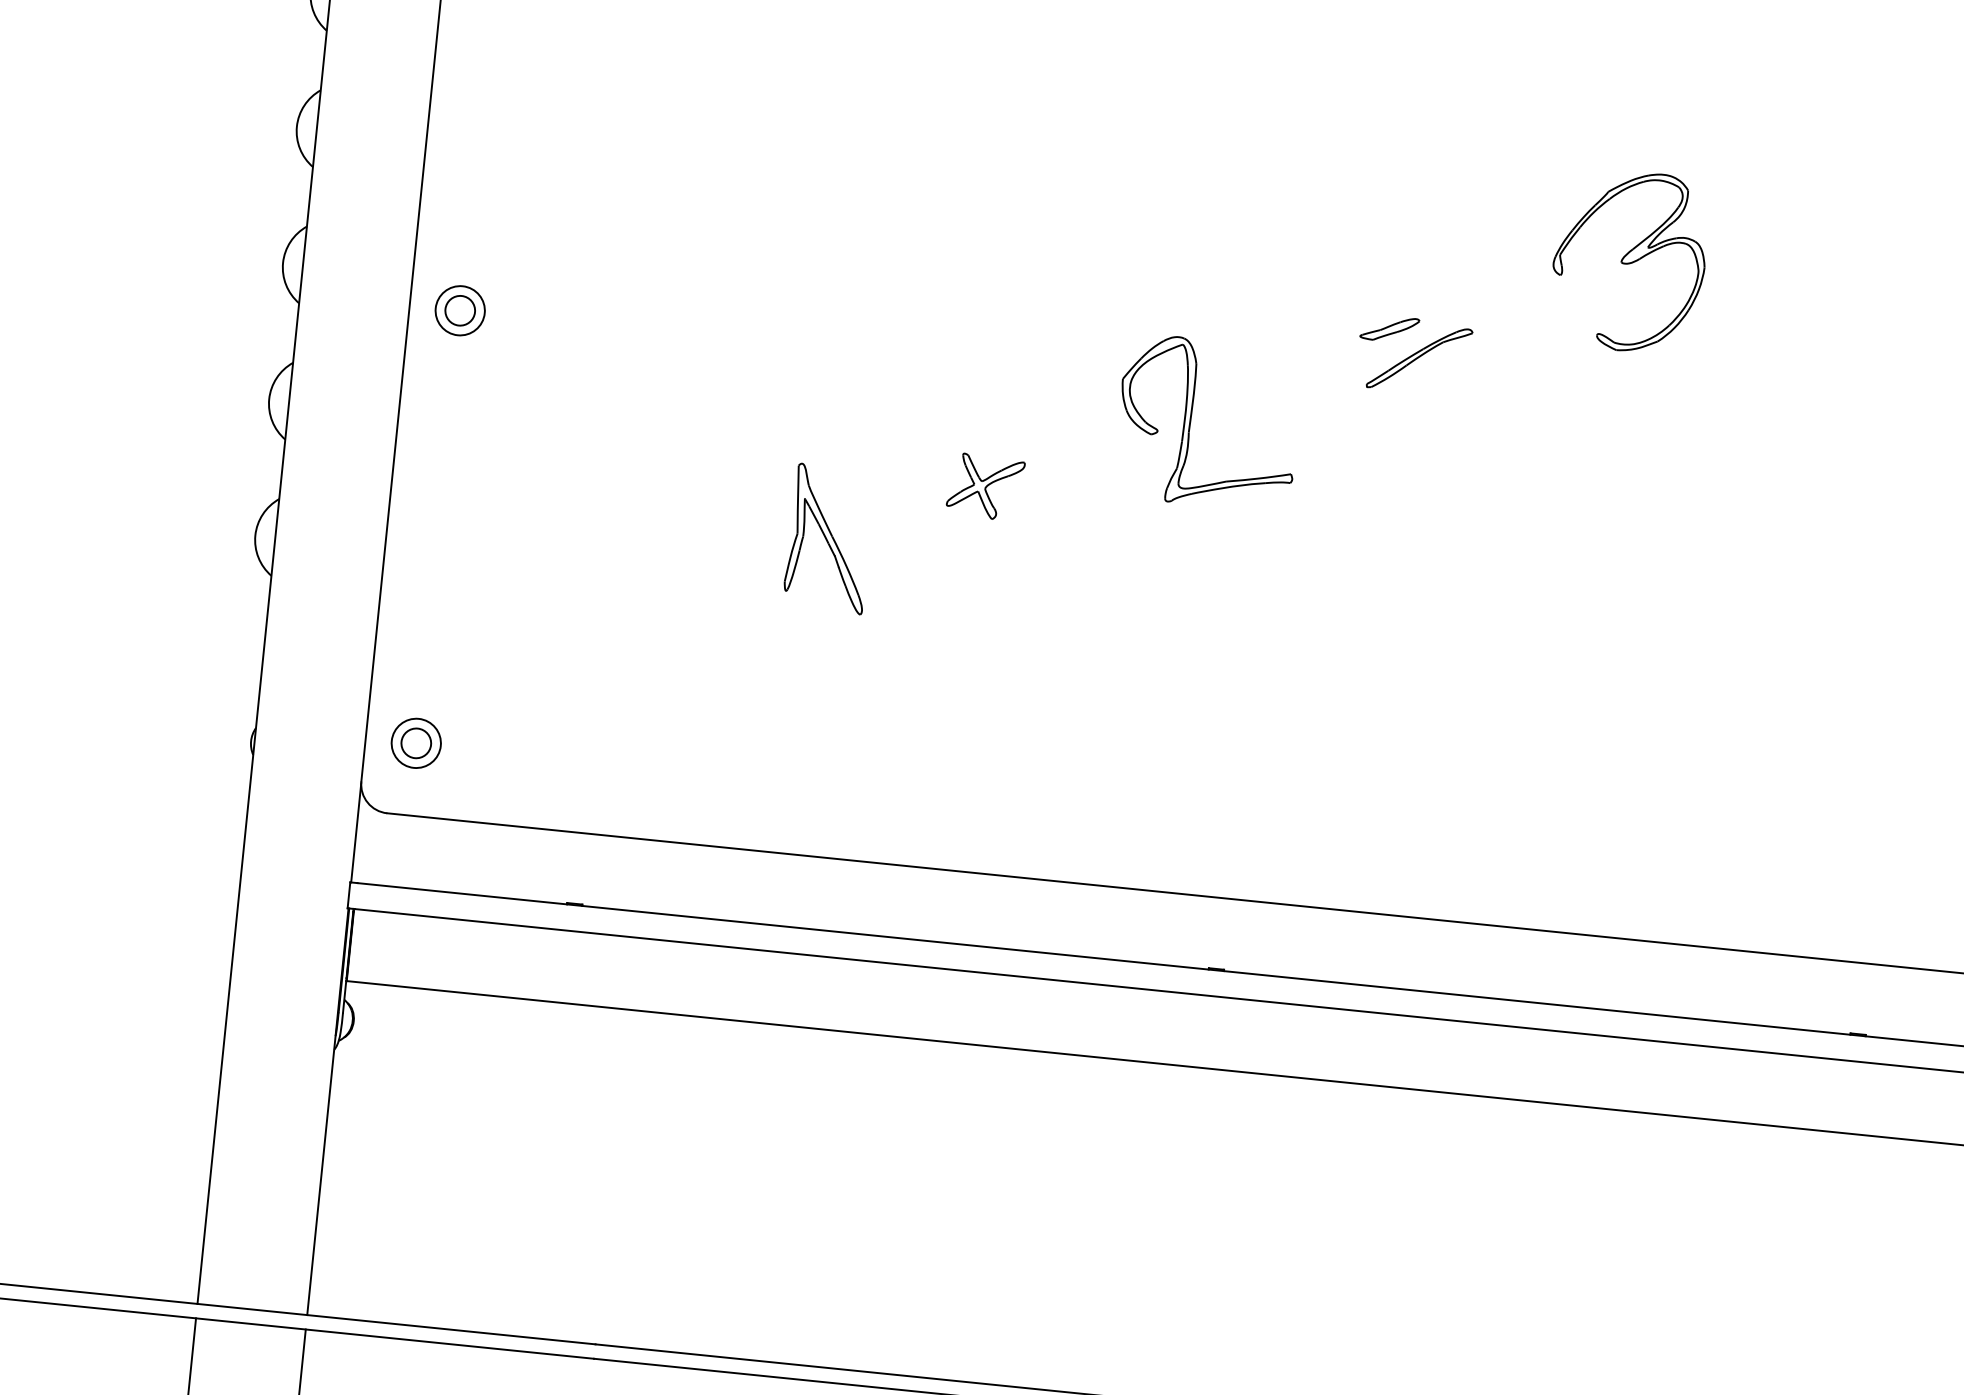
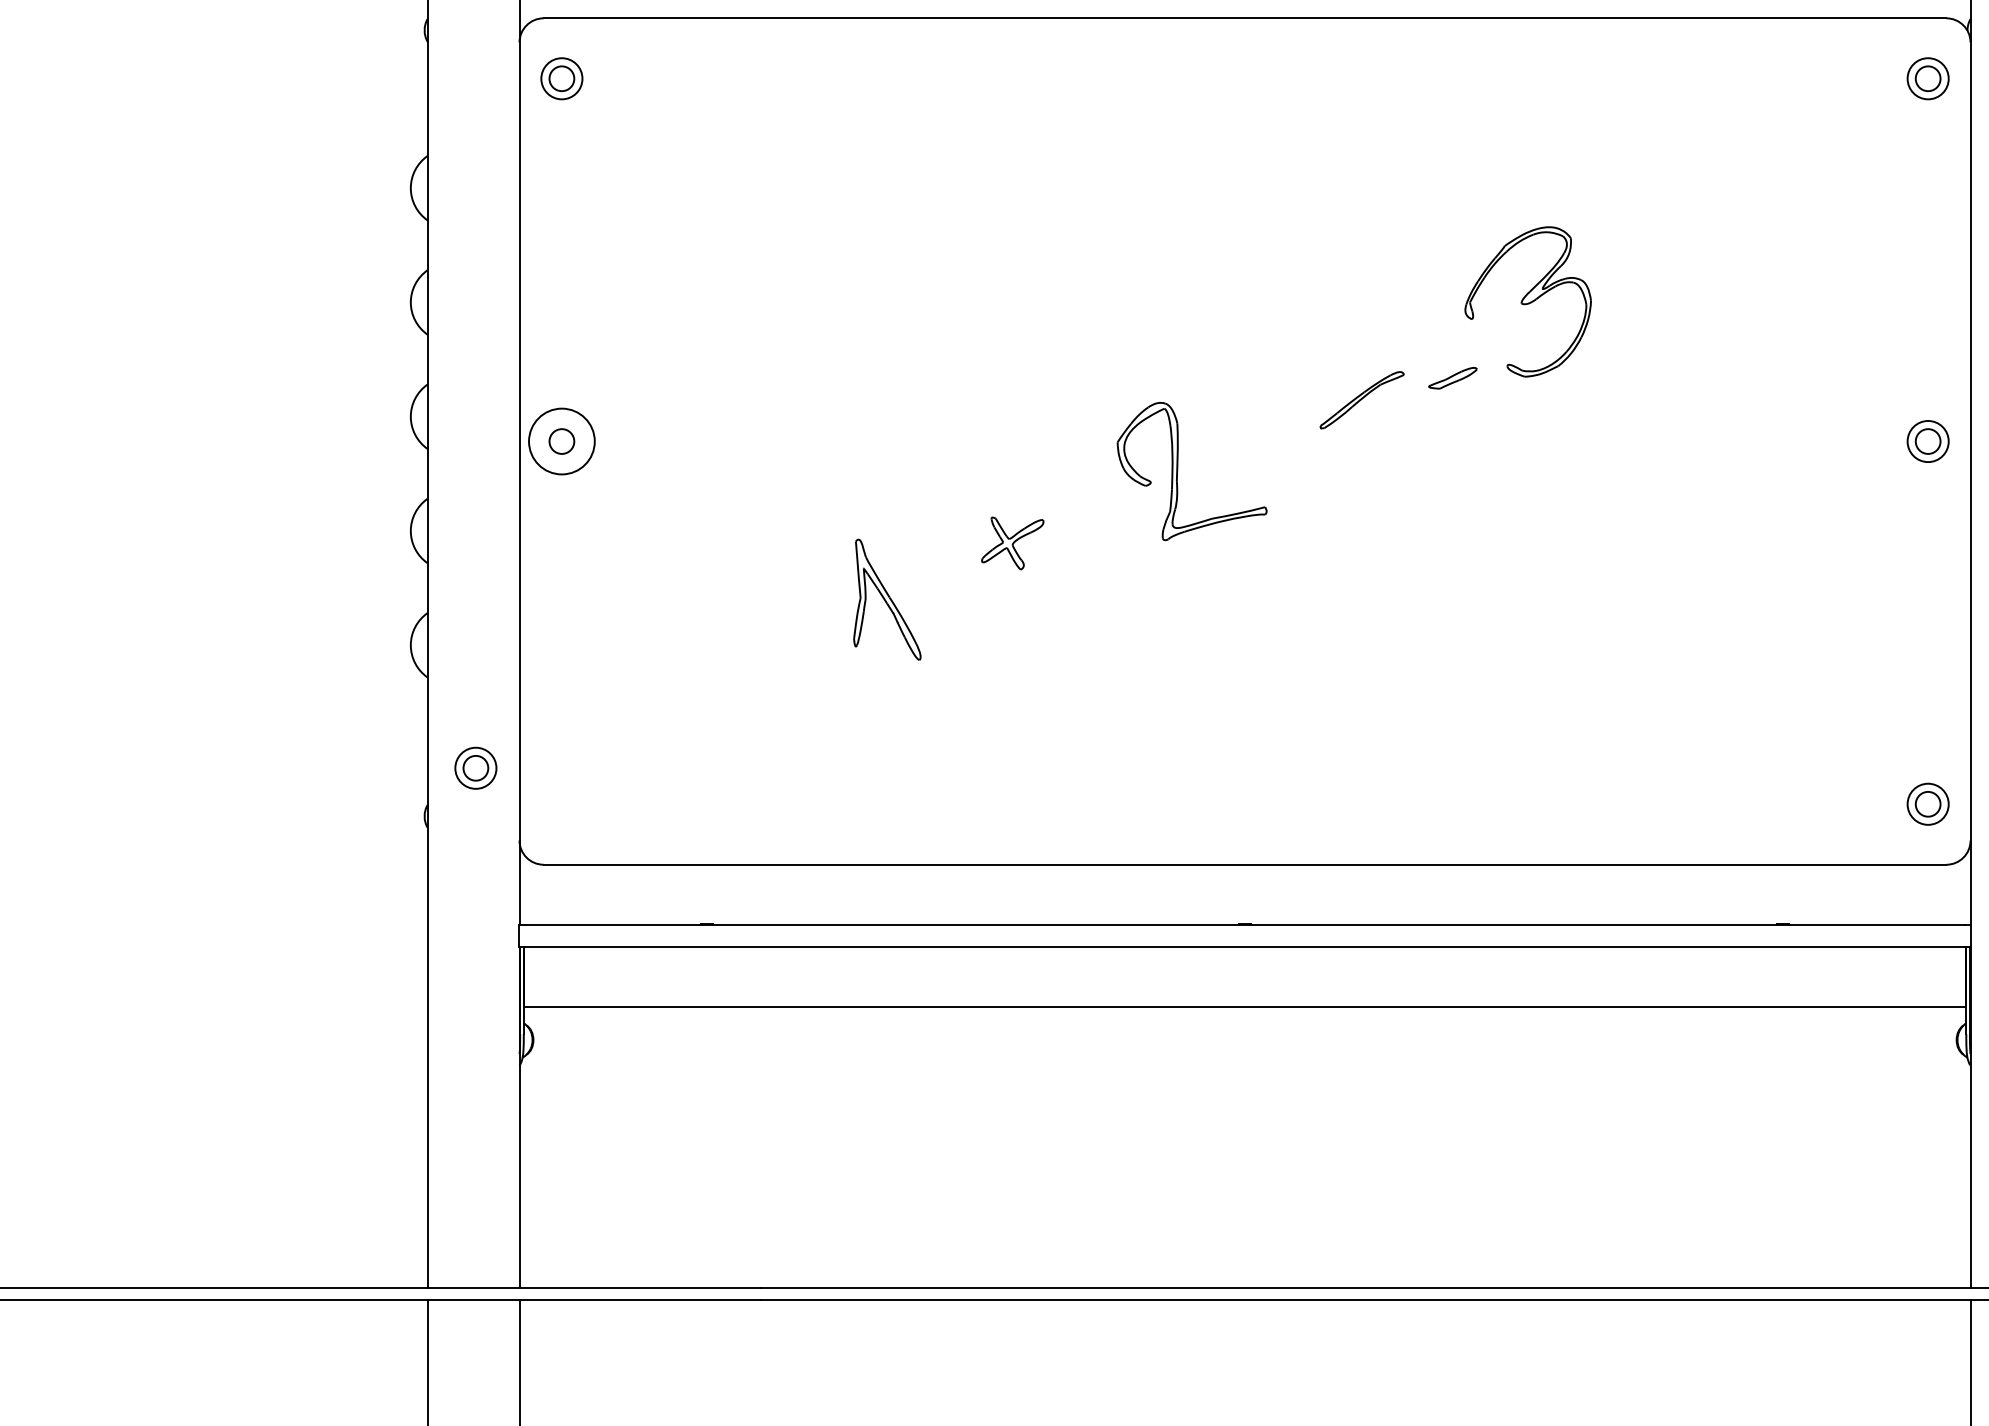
circle: (459, 310) -> (561, 441), size x1.6
part: (1389, 329) -> (1452, 378), moved
part: (415, 742) -> (475, 767), moved

